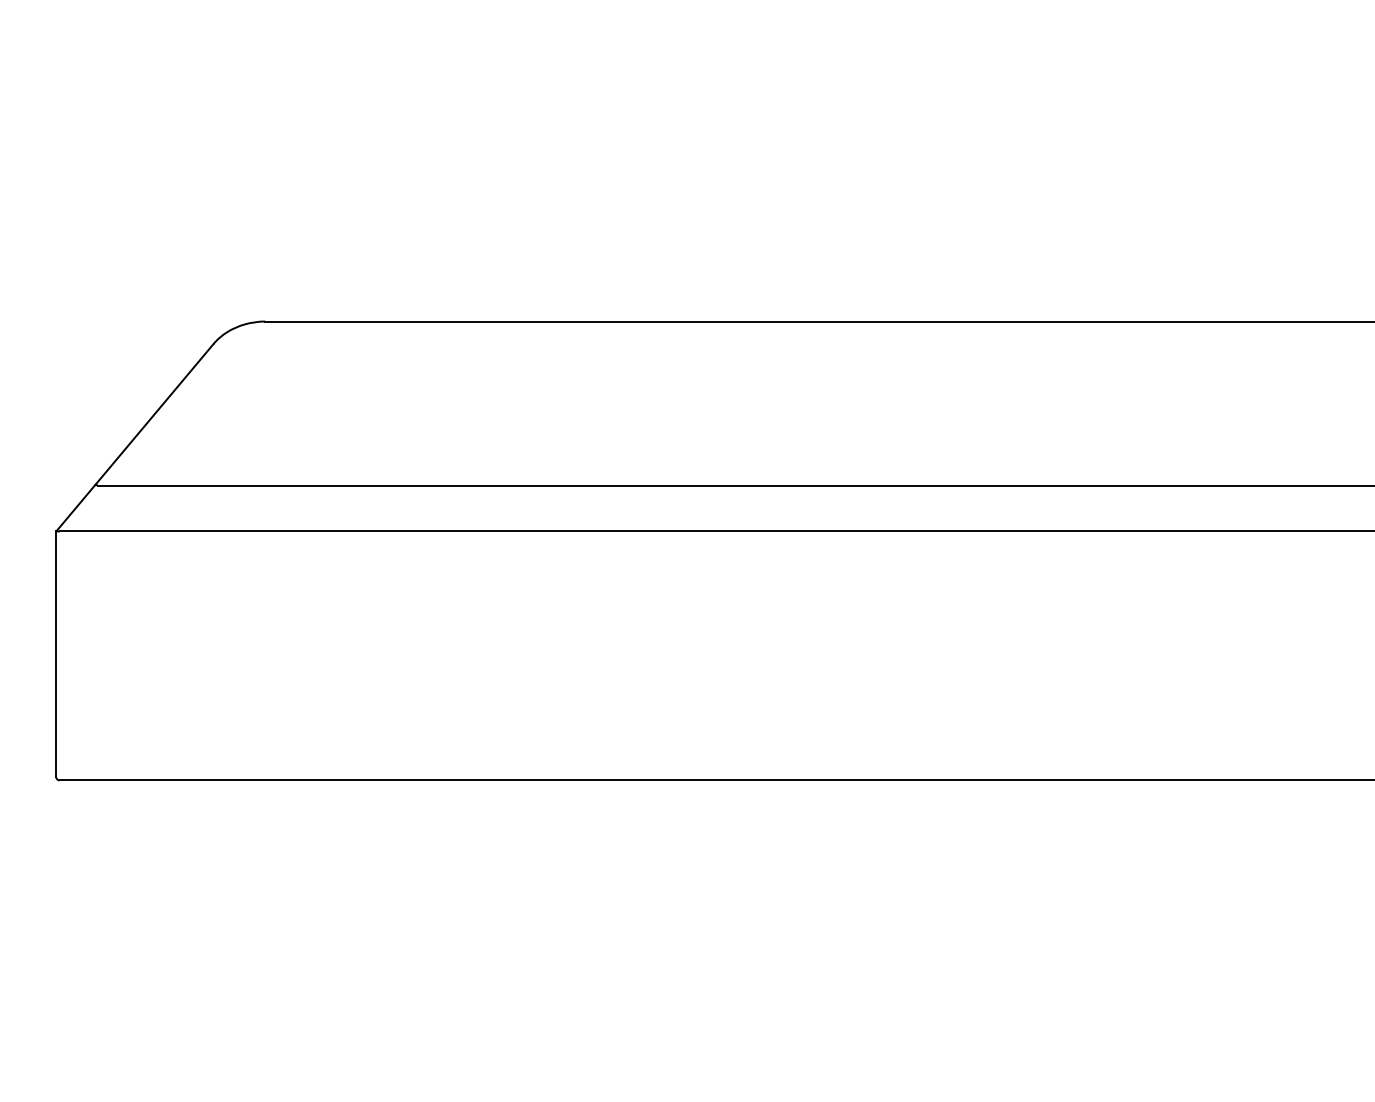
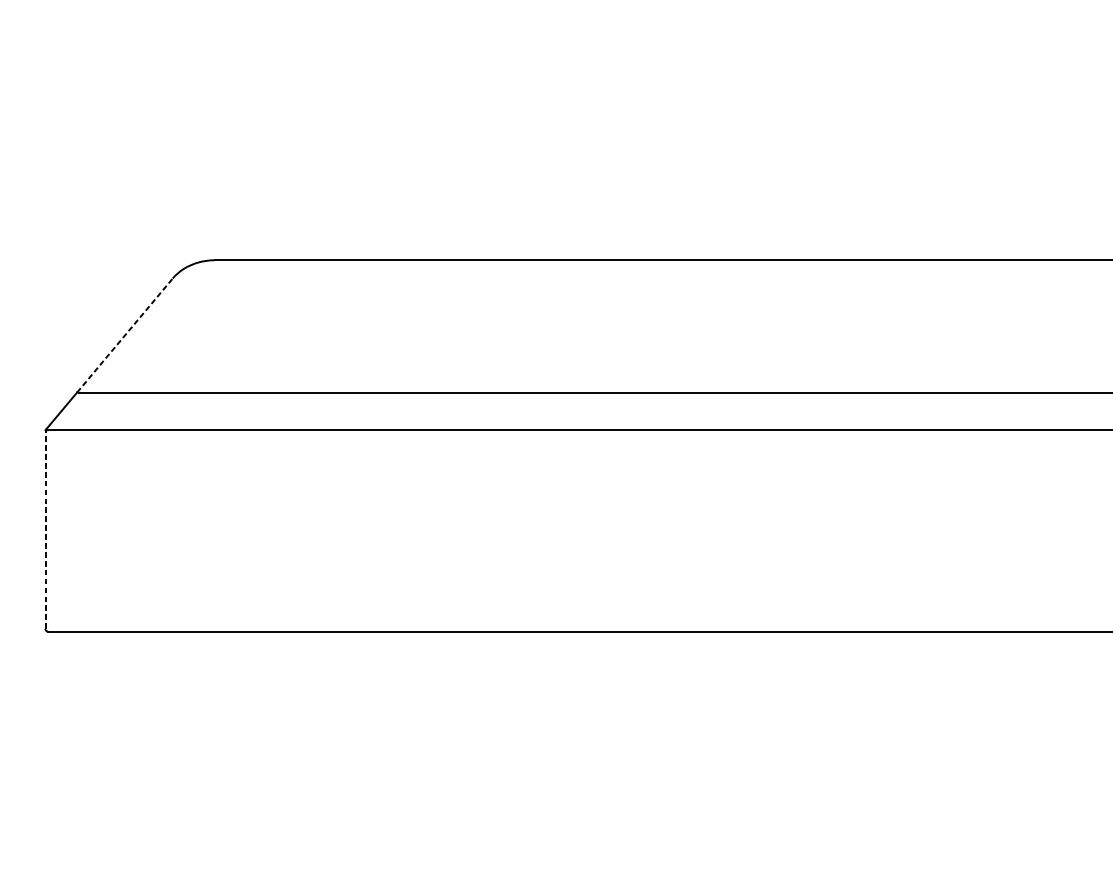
line: (154, 414) -> (125, 335), solid -> dashed
line: (56, 654) -> (45, 529), solid -> dashed

